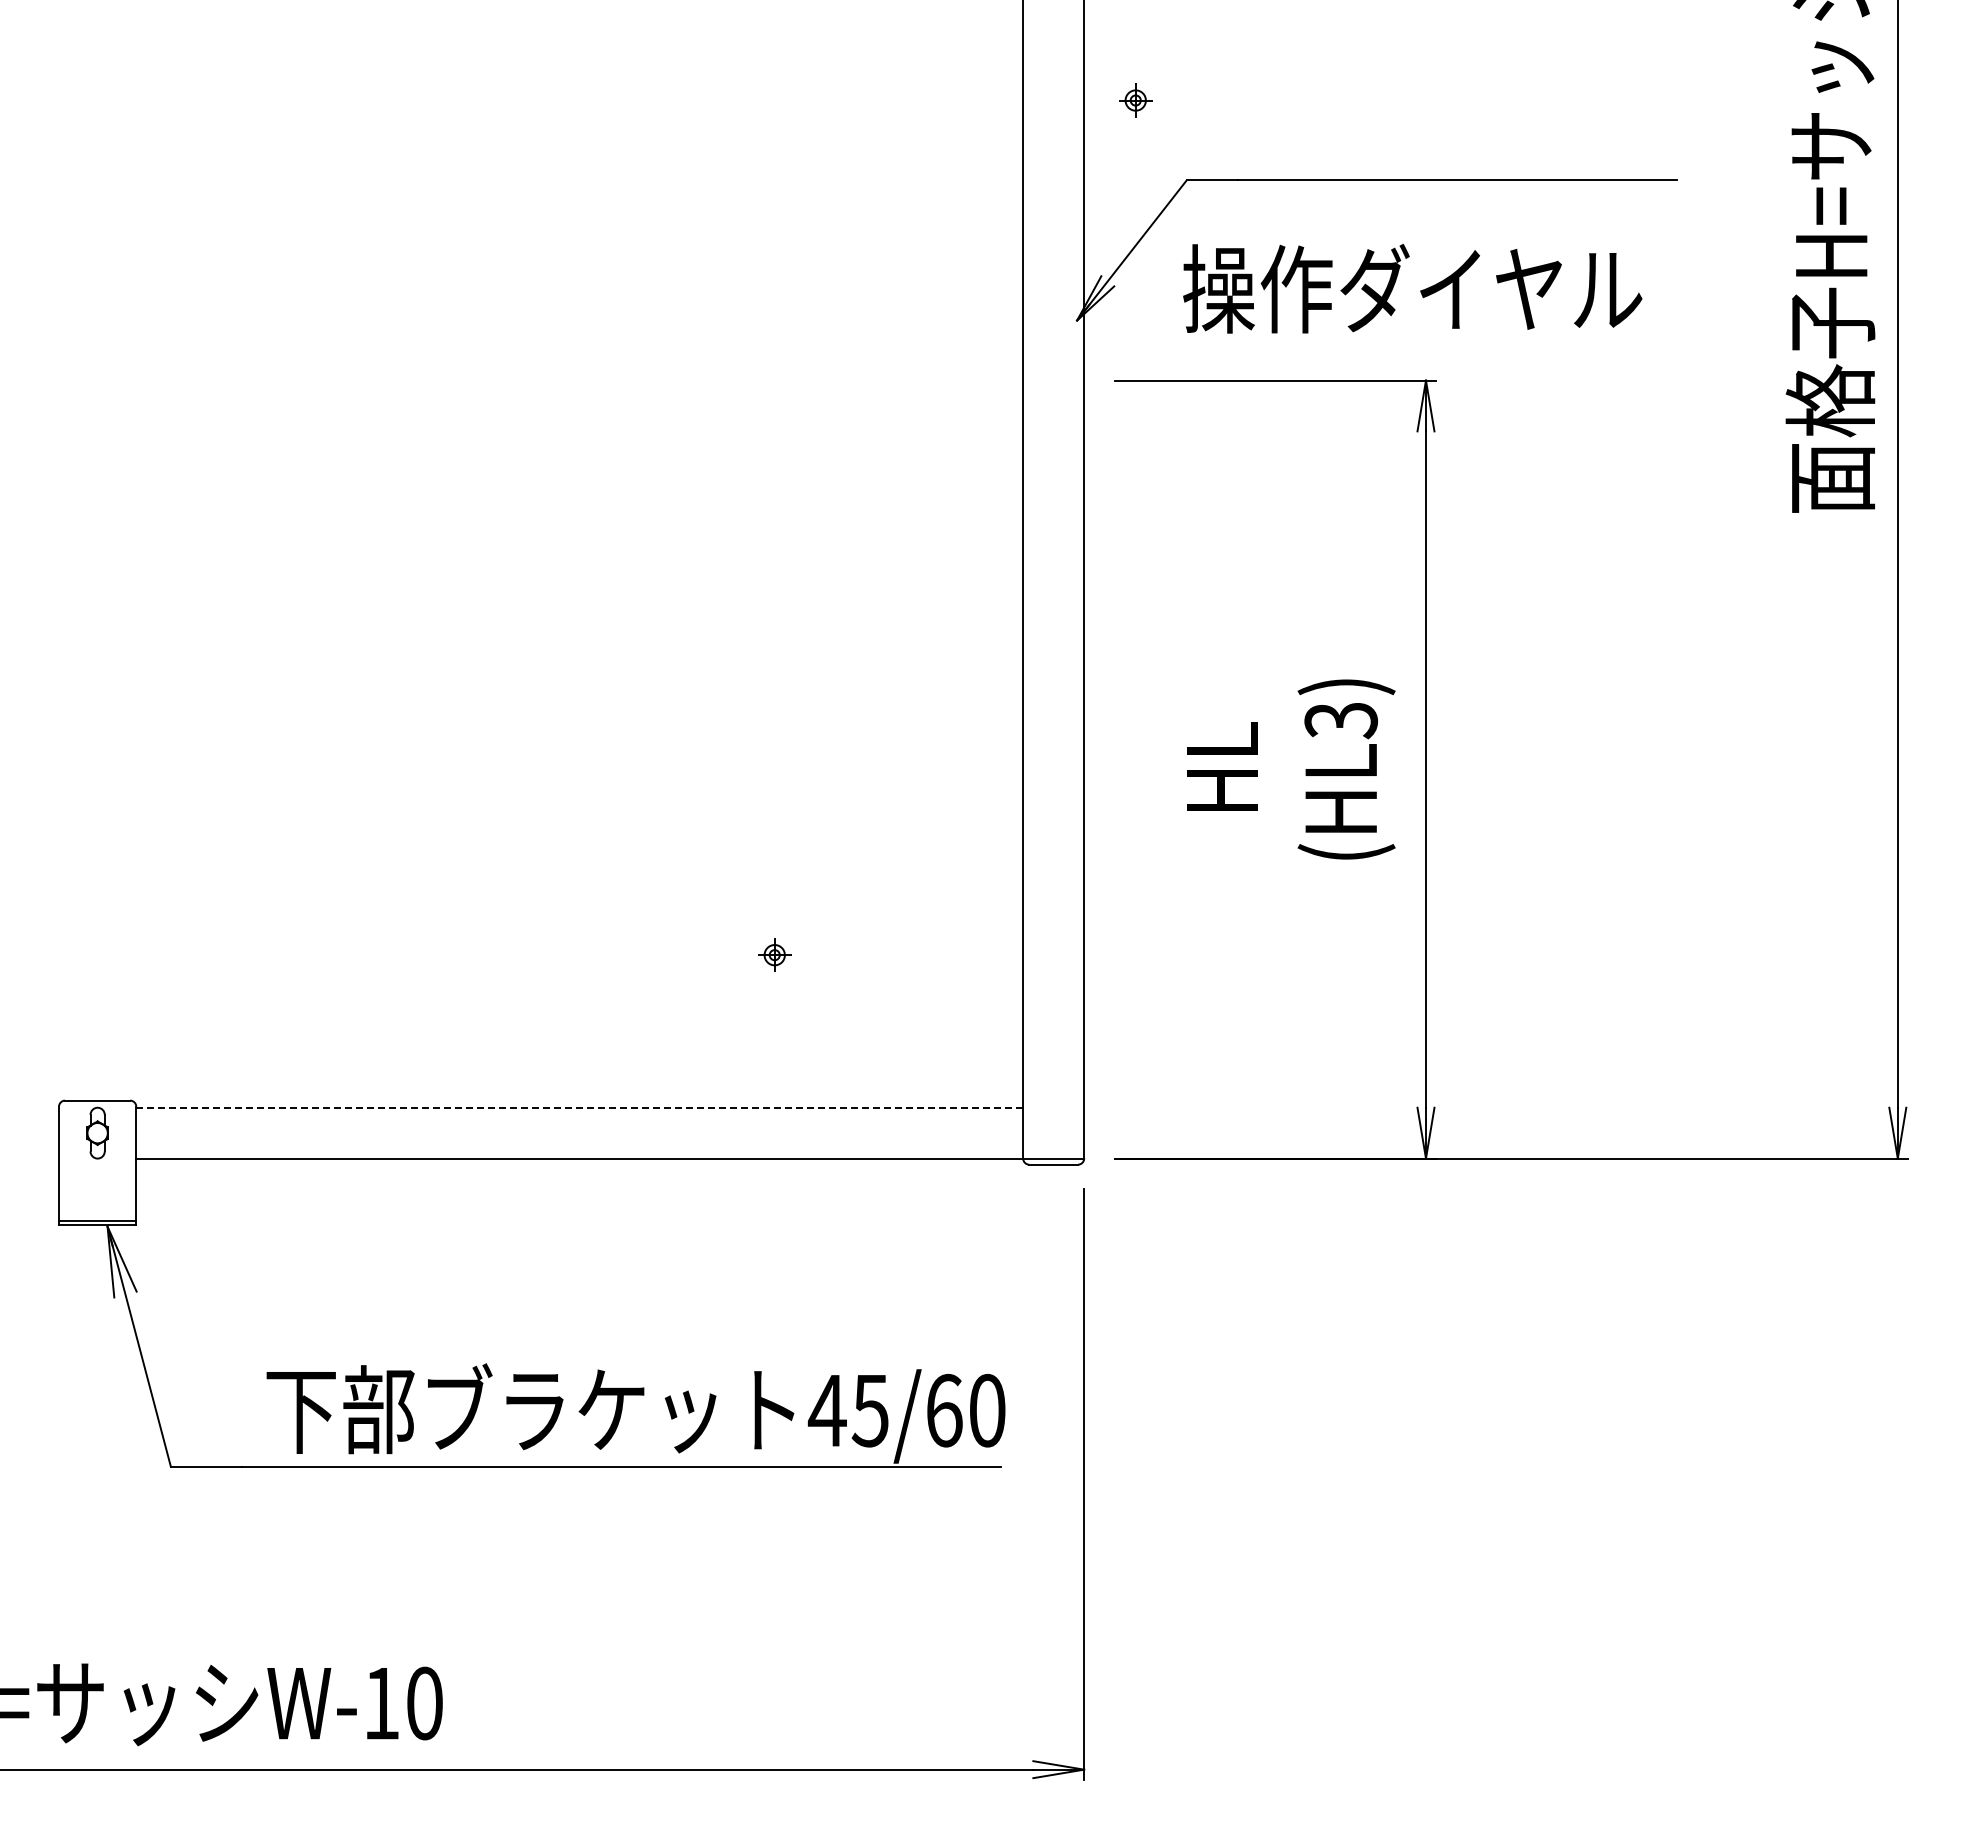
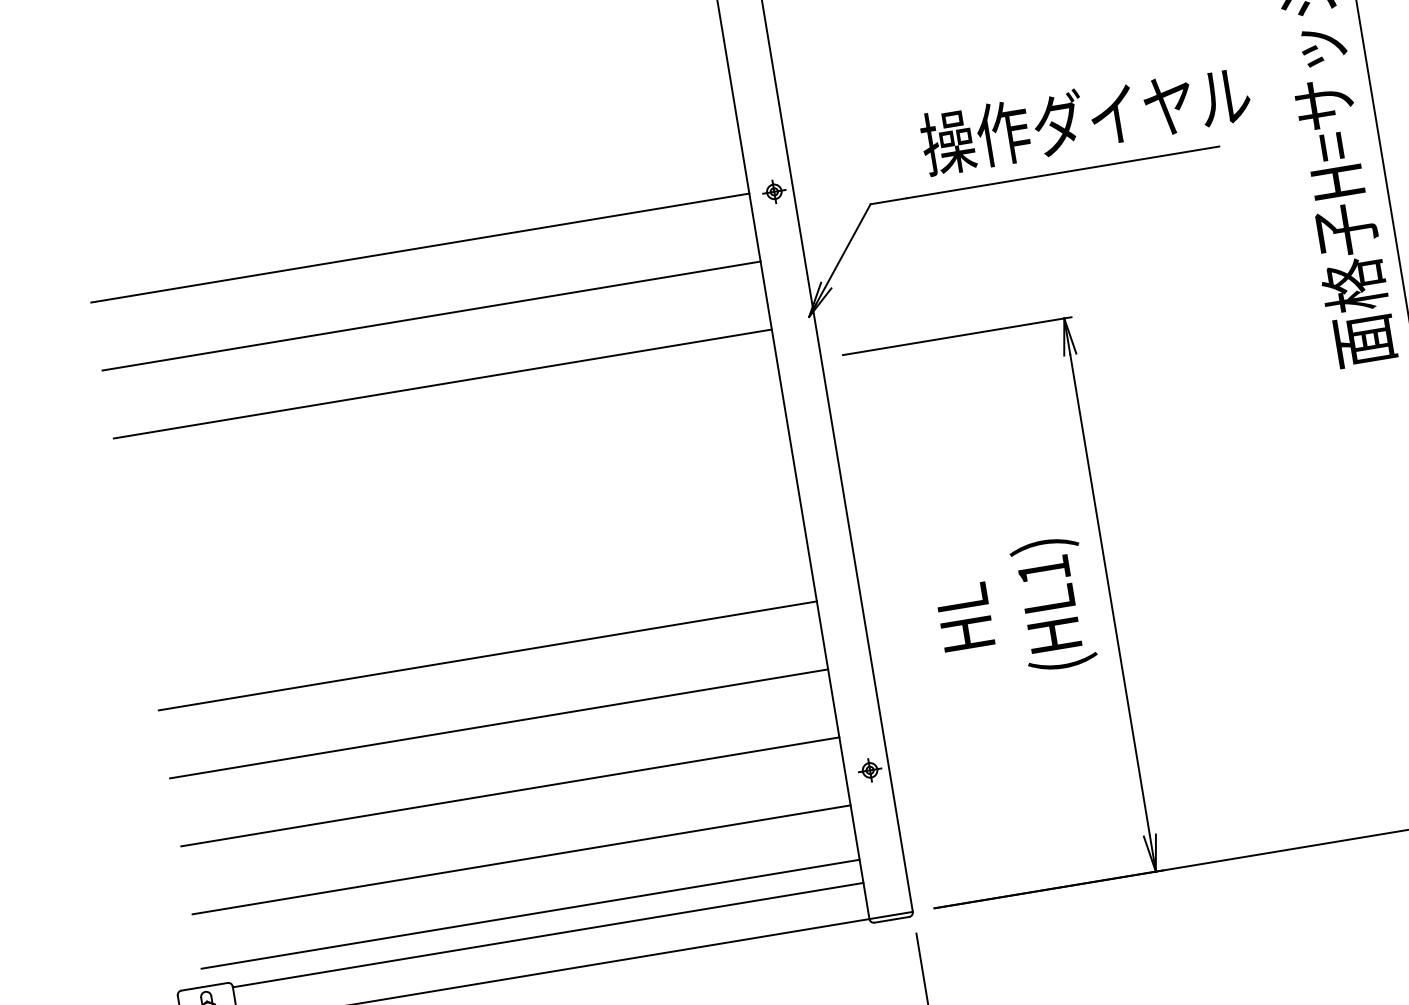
part: (1135, 100) -> (774, 191), moved
line: (560, 138) -> (420, 248), added
line: (560, 233) -> (431, 315), added
text: (1412, 288) -> (1085, 119), moved
line: (560, 329) -> (442, 384), added
line: (560, 711) -> (487, 655), added
text: (1341, 721) -> (1044, 570), (HL3) -> (HL1)
line: (560, 807) -> (499, 723), added
line: (560, 903) -> (510, 792), added
part: (774, 954) -> (869, 769), moved
line: (560, 998) -> (521, 859), added
line: (560, 1075) -> (530, 914), added
line: (580, 1107) -> (548, 934), dashed -> solid

